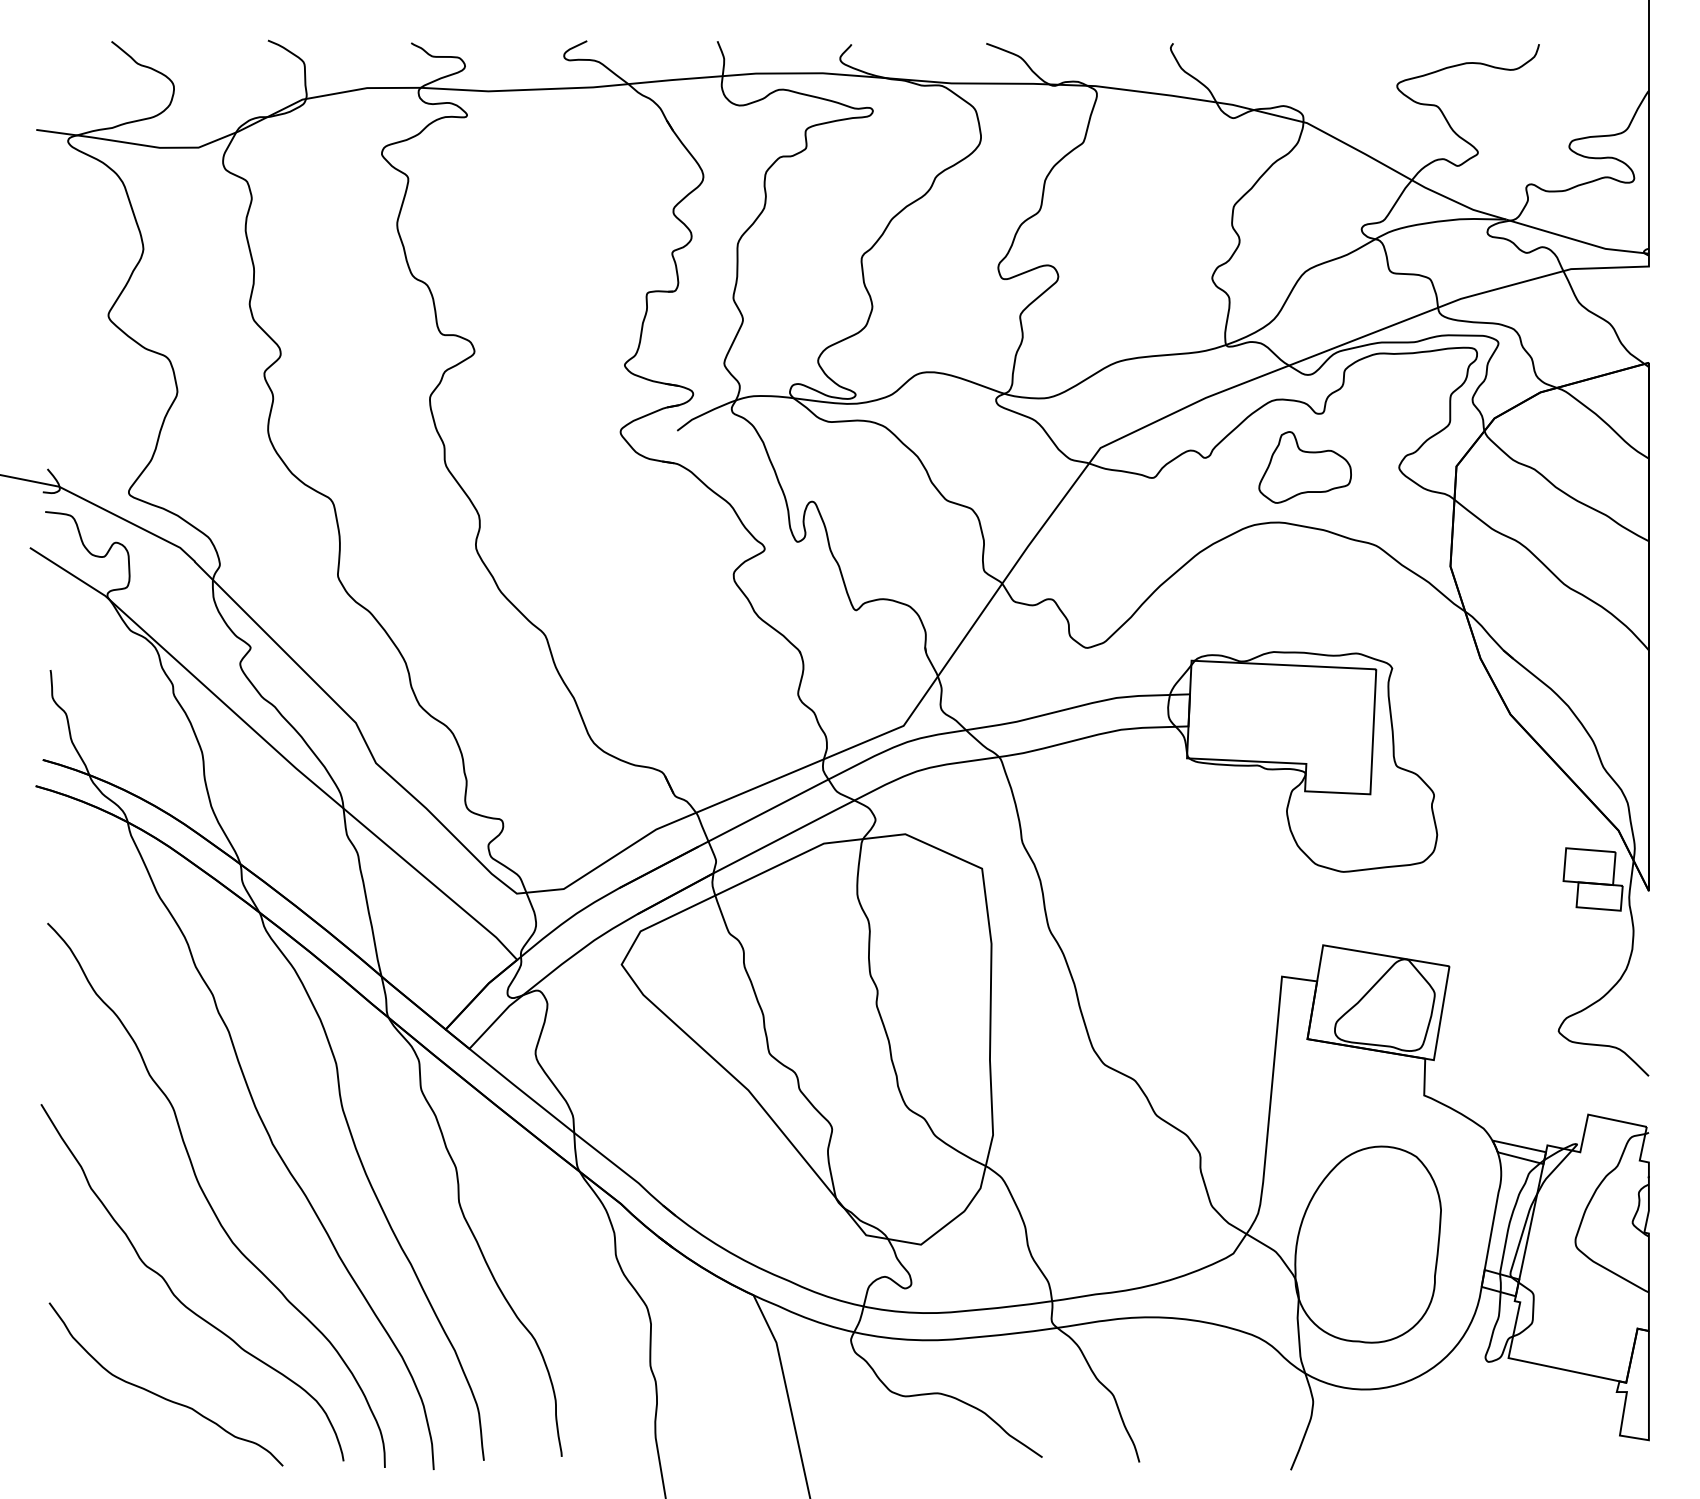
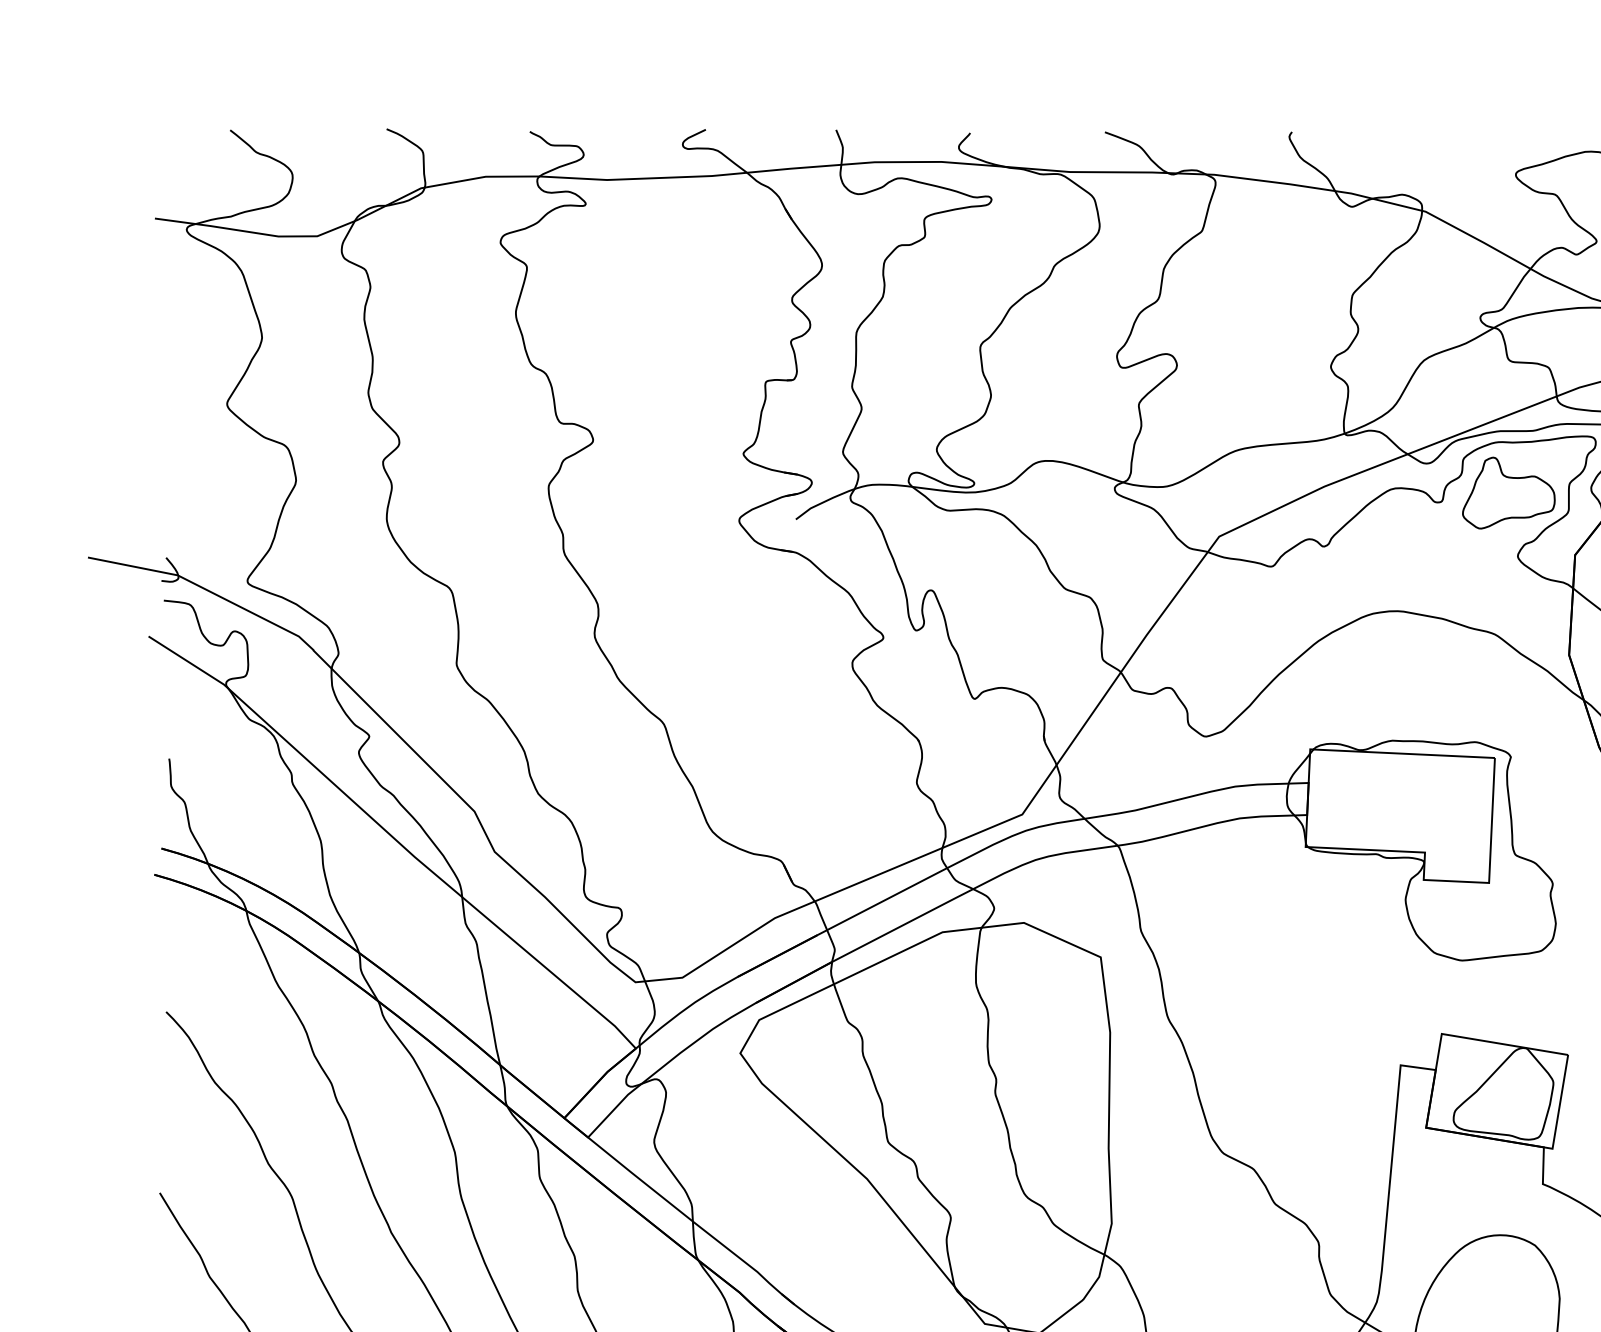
part: (1304, 467) -> (1508, 493), moved

